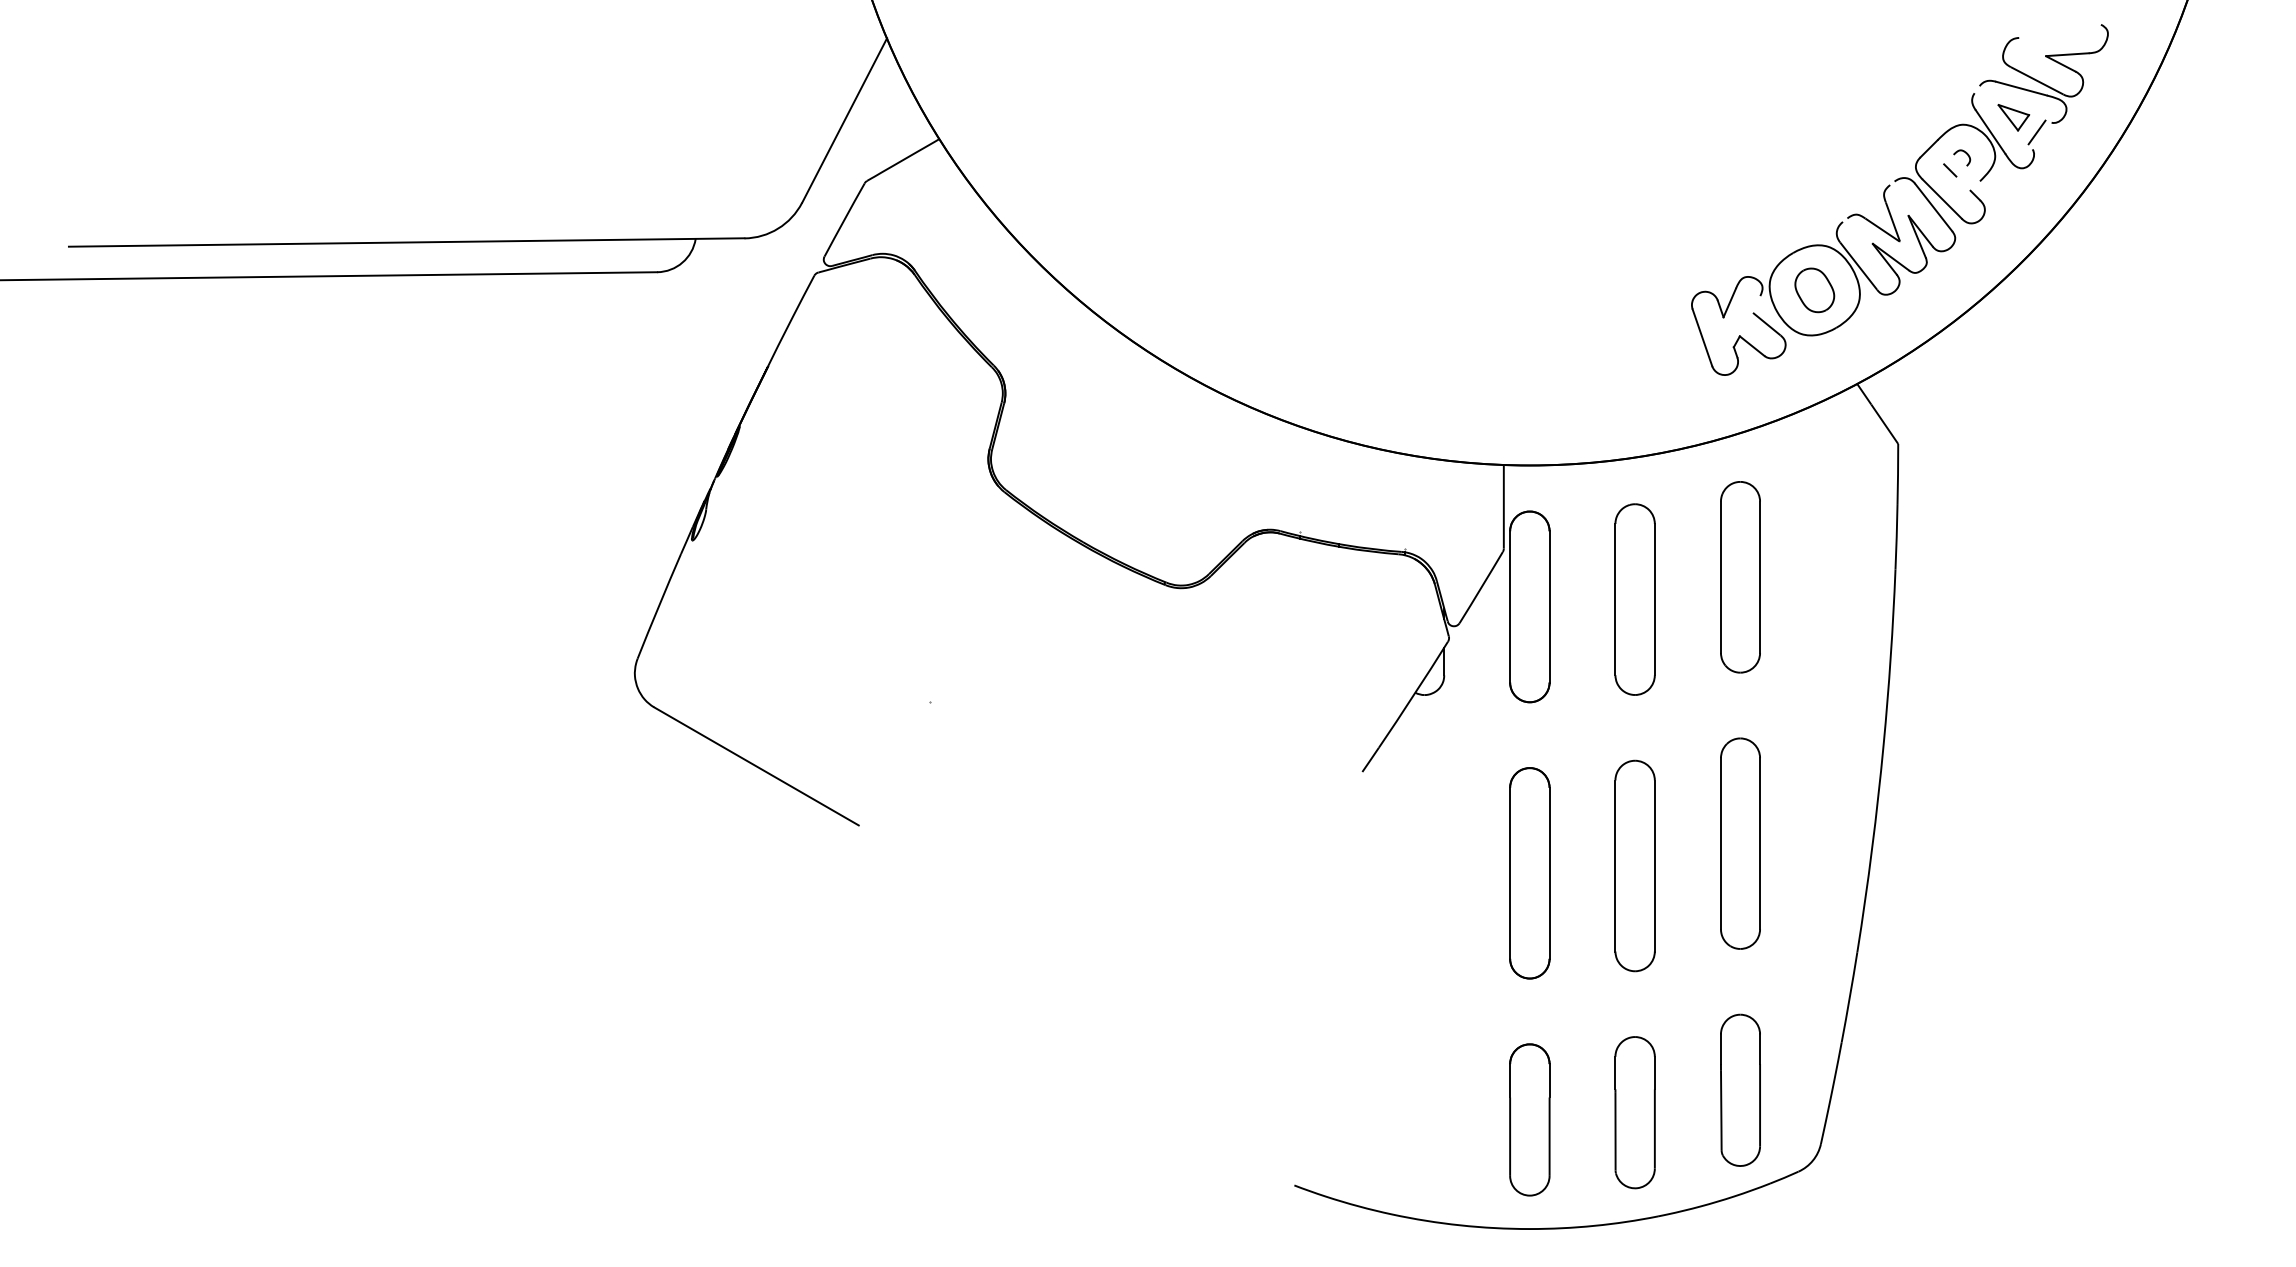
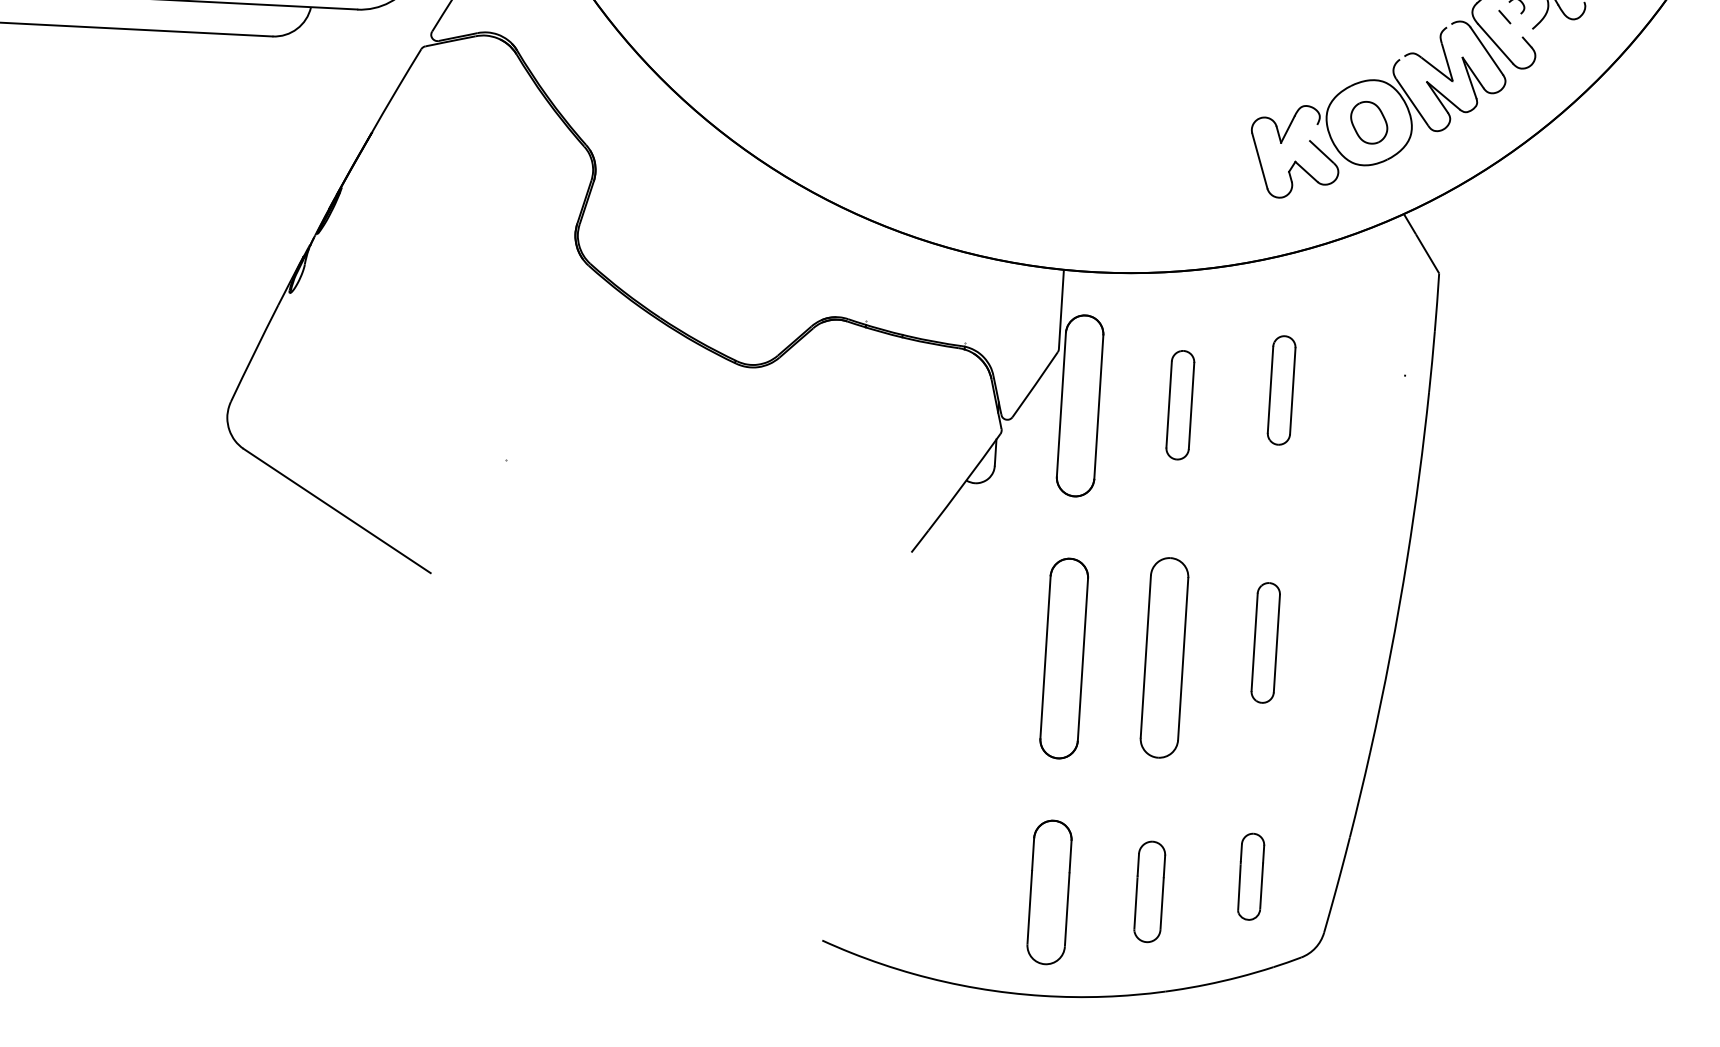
part: (1740, 577) -> (1281, 390), size x0.6
part: (1634, 599) -> (1179, 405), size x0.6
part: (1740, 843) -> (1265, 642), size x0.6
part: (1740, 1089) -> (1251, 876), size x0.6
part: (1634, 1112) -> (1149, 891), size x0.7

